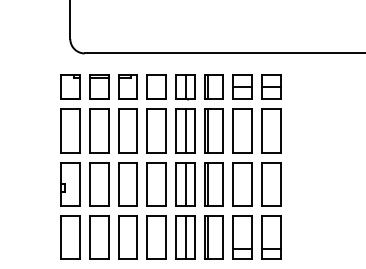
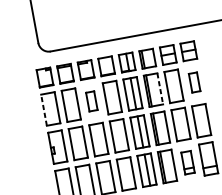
part: (127, 130) -> (91, 101), size x0.6
part: (271, 130) -> (194, 82), size x0.6
line: (61, 131) -> (44, 110), solid -> dashed
line: (223, 131) -> (160, 89), solid -> dashed
part: (242, 237) -> (187, 162), size x0.7

